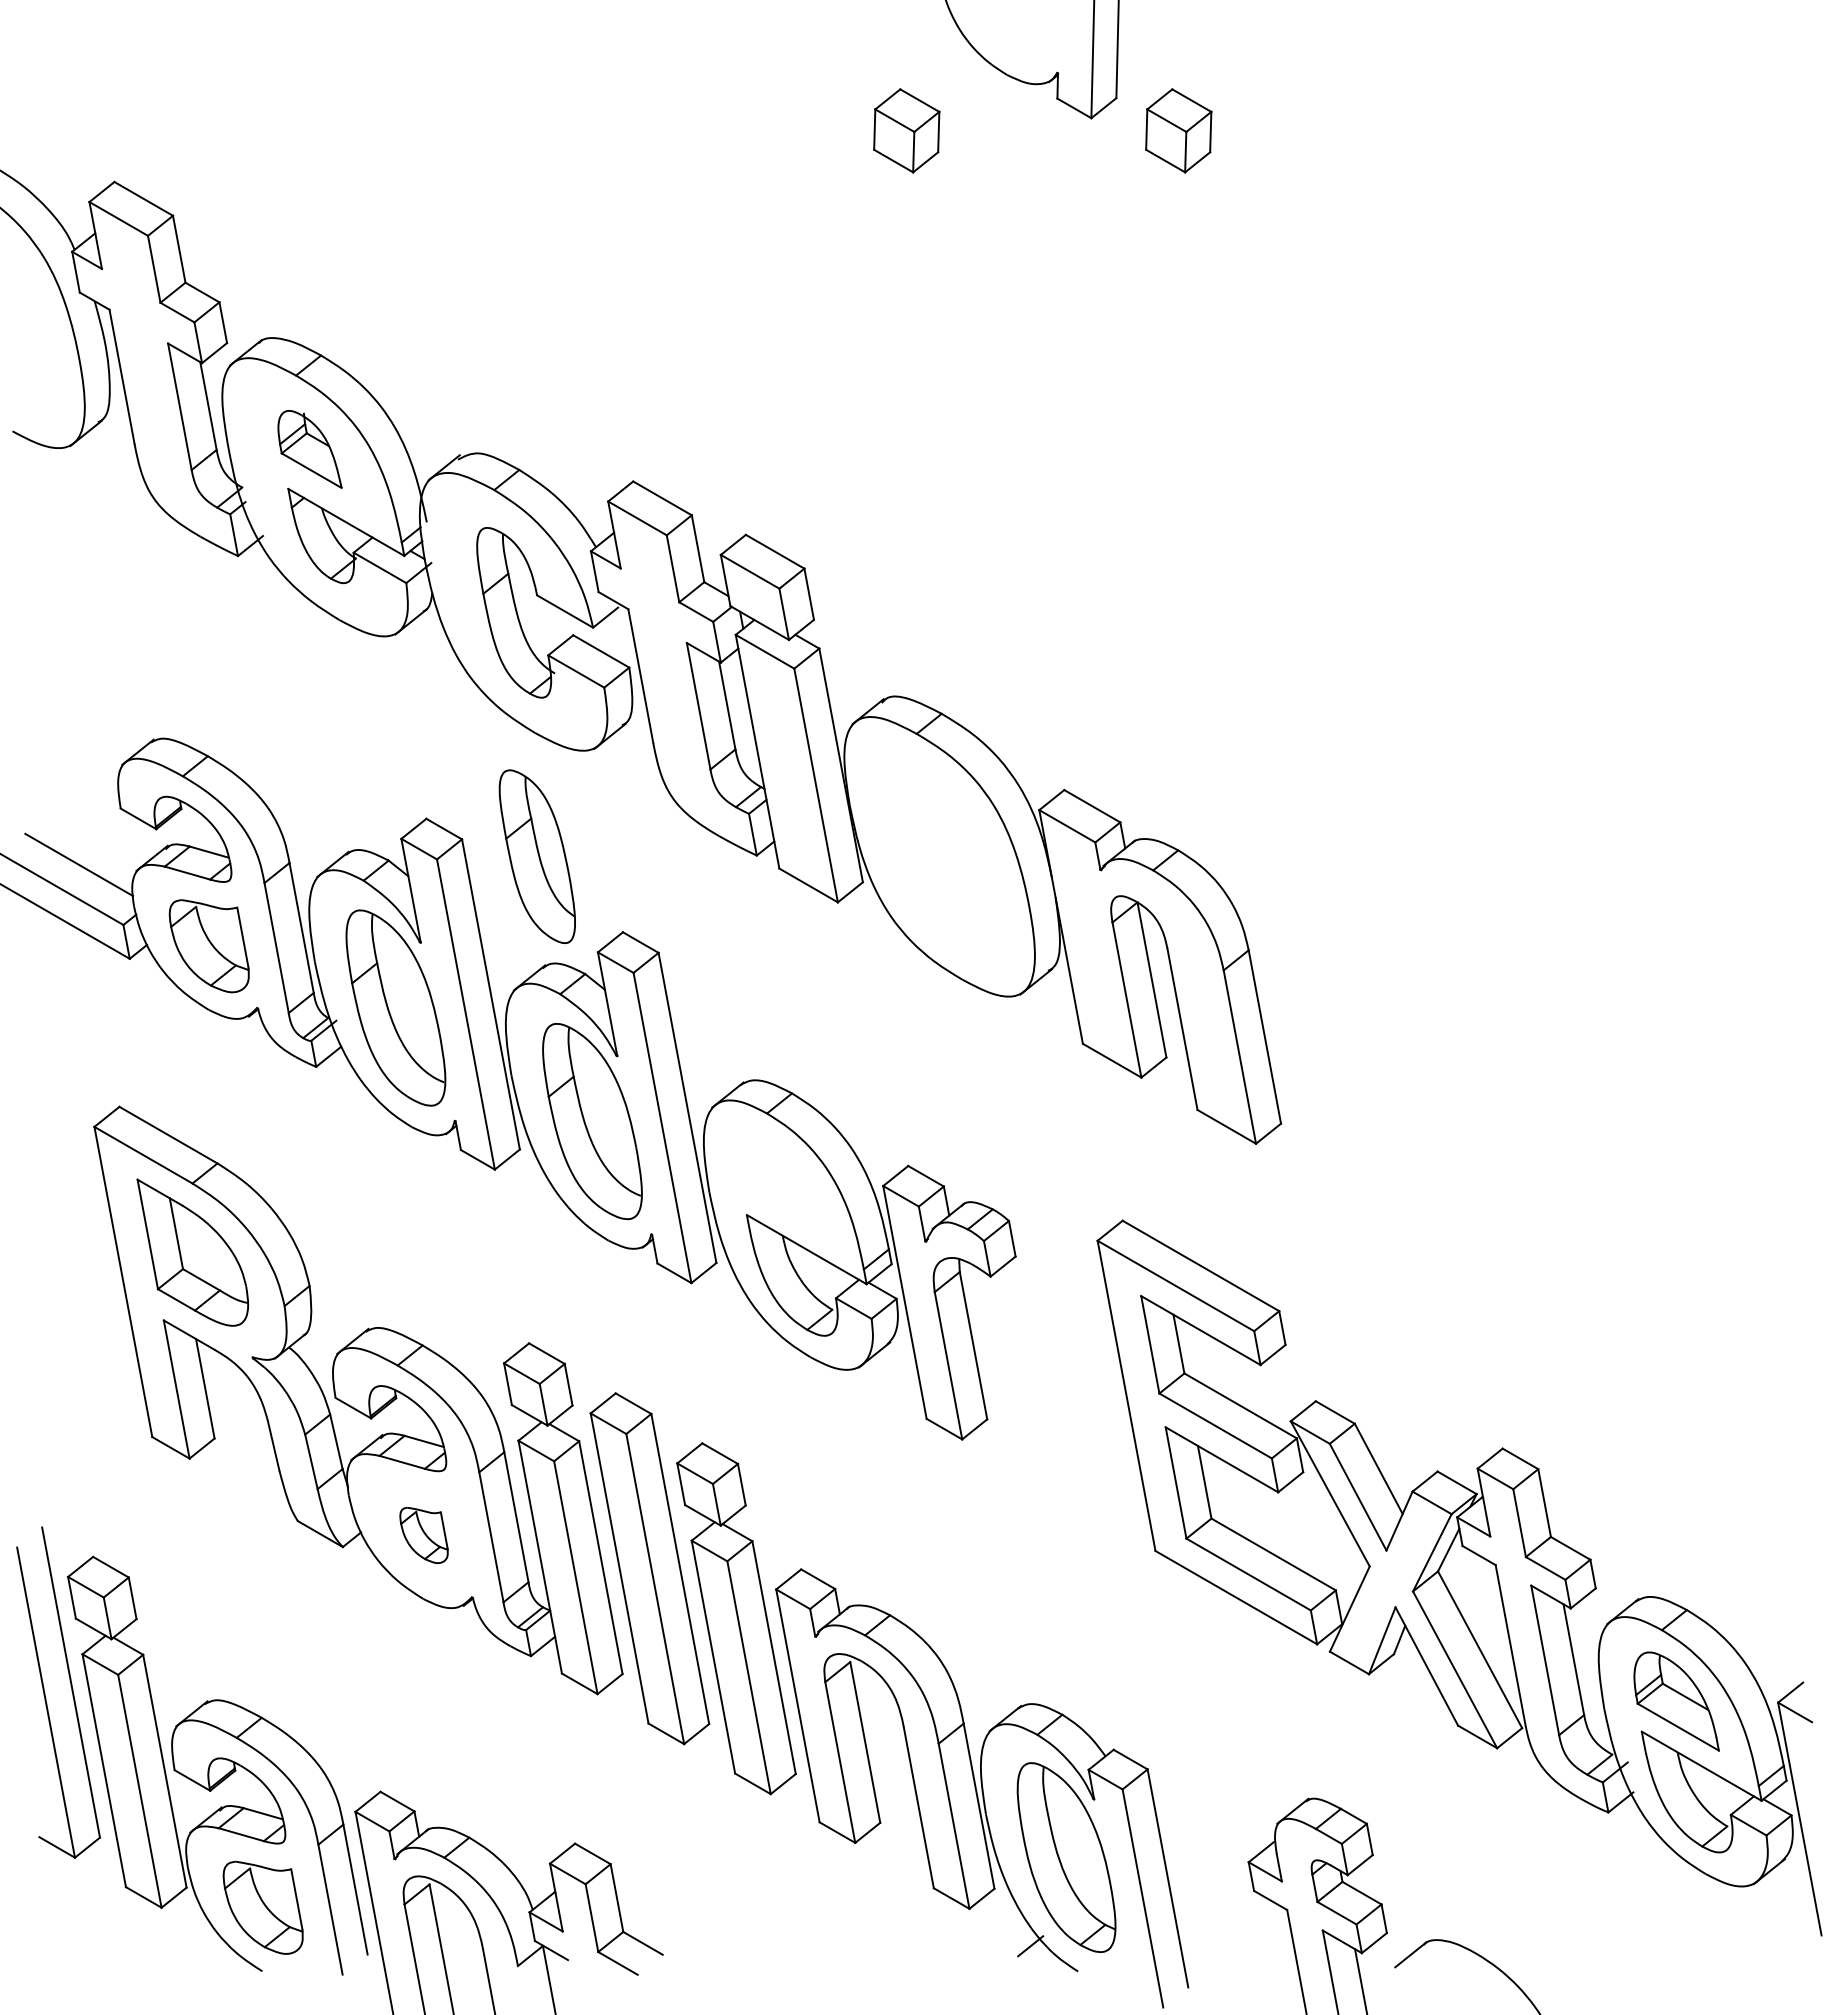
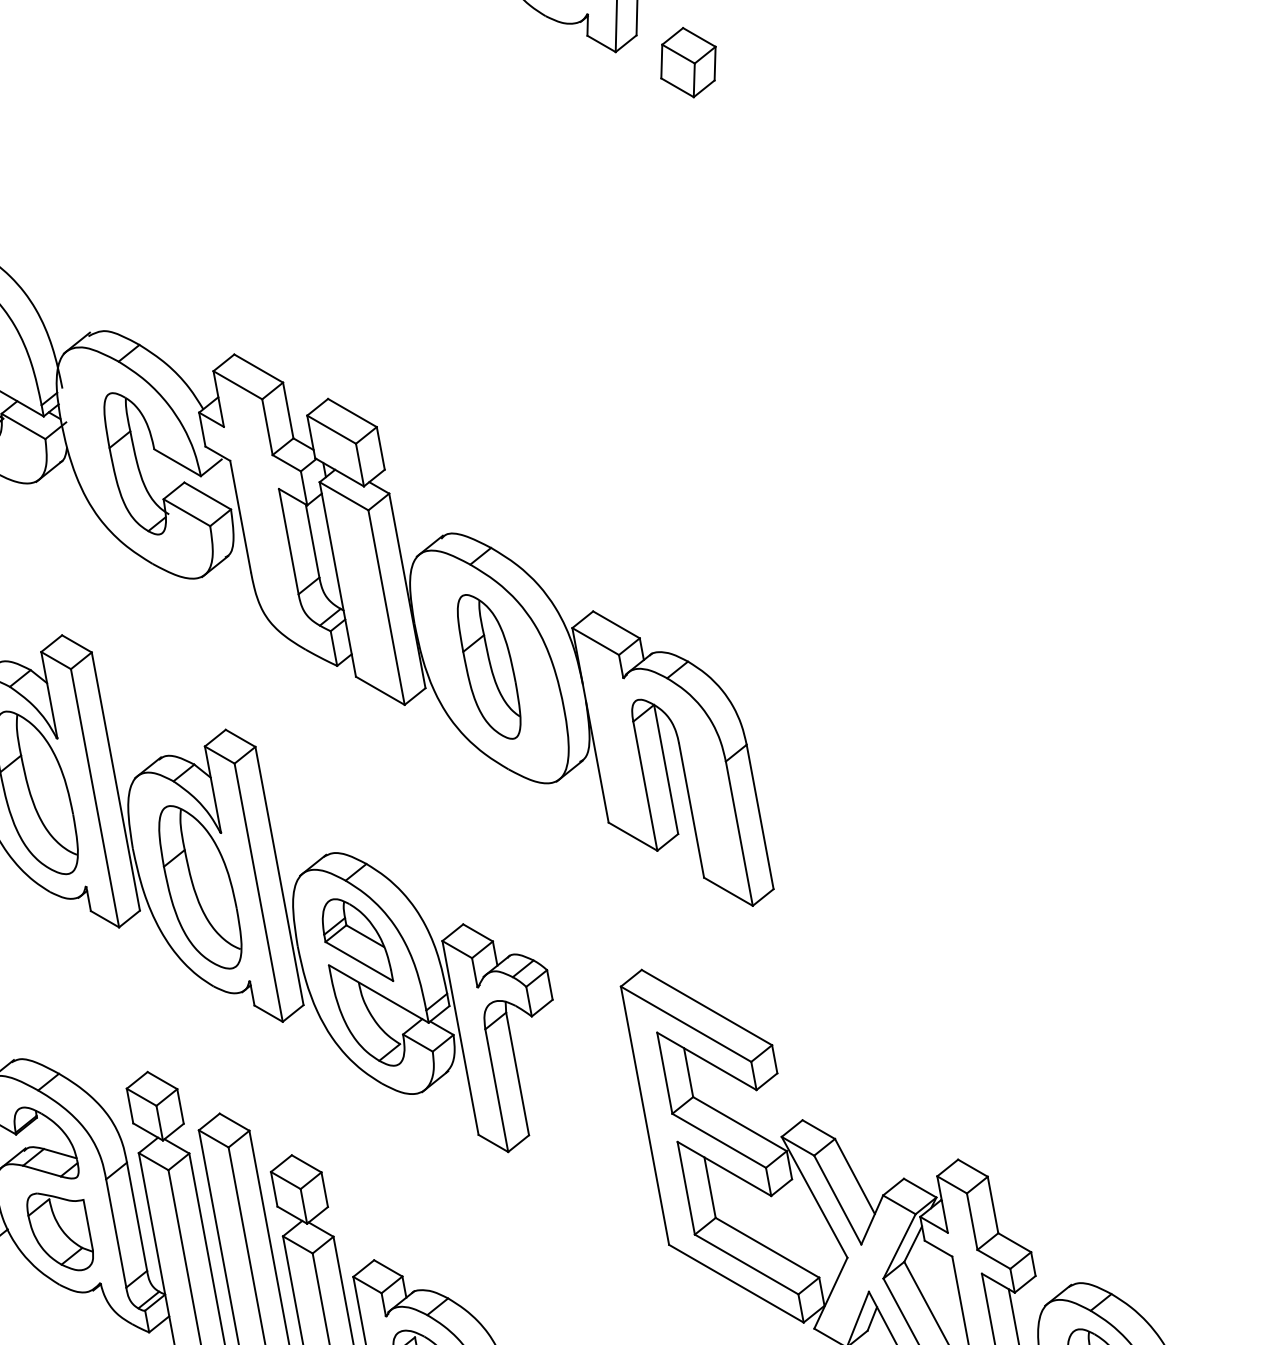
part: (906, 130) -> (461, 62), removed
part: (536, 856) -> (488, 666), moved
part: (781, 1184) -> (357, 939), added
part: (423, 1535) -> (59, 1231), size x1.67

